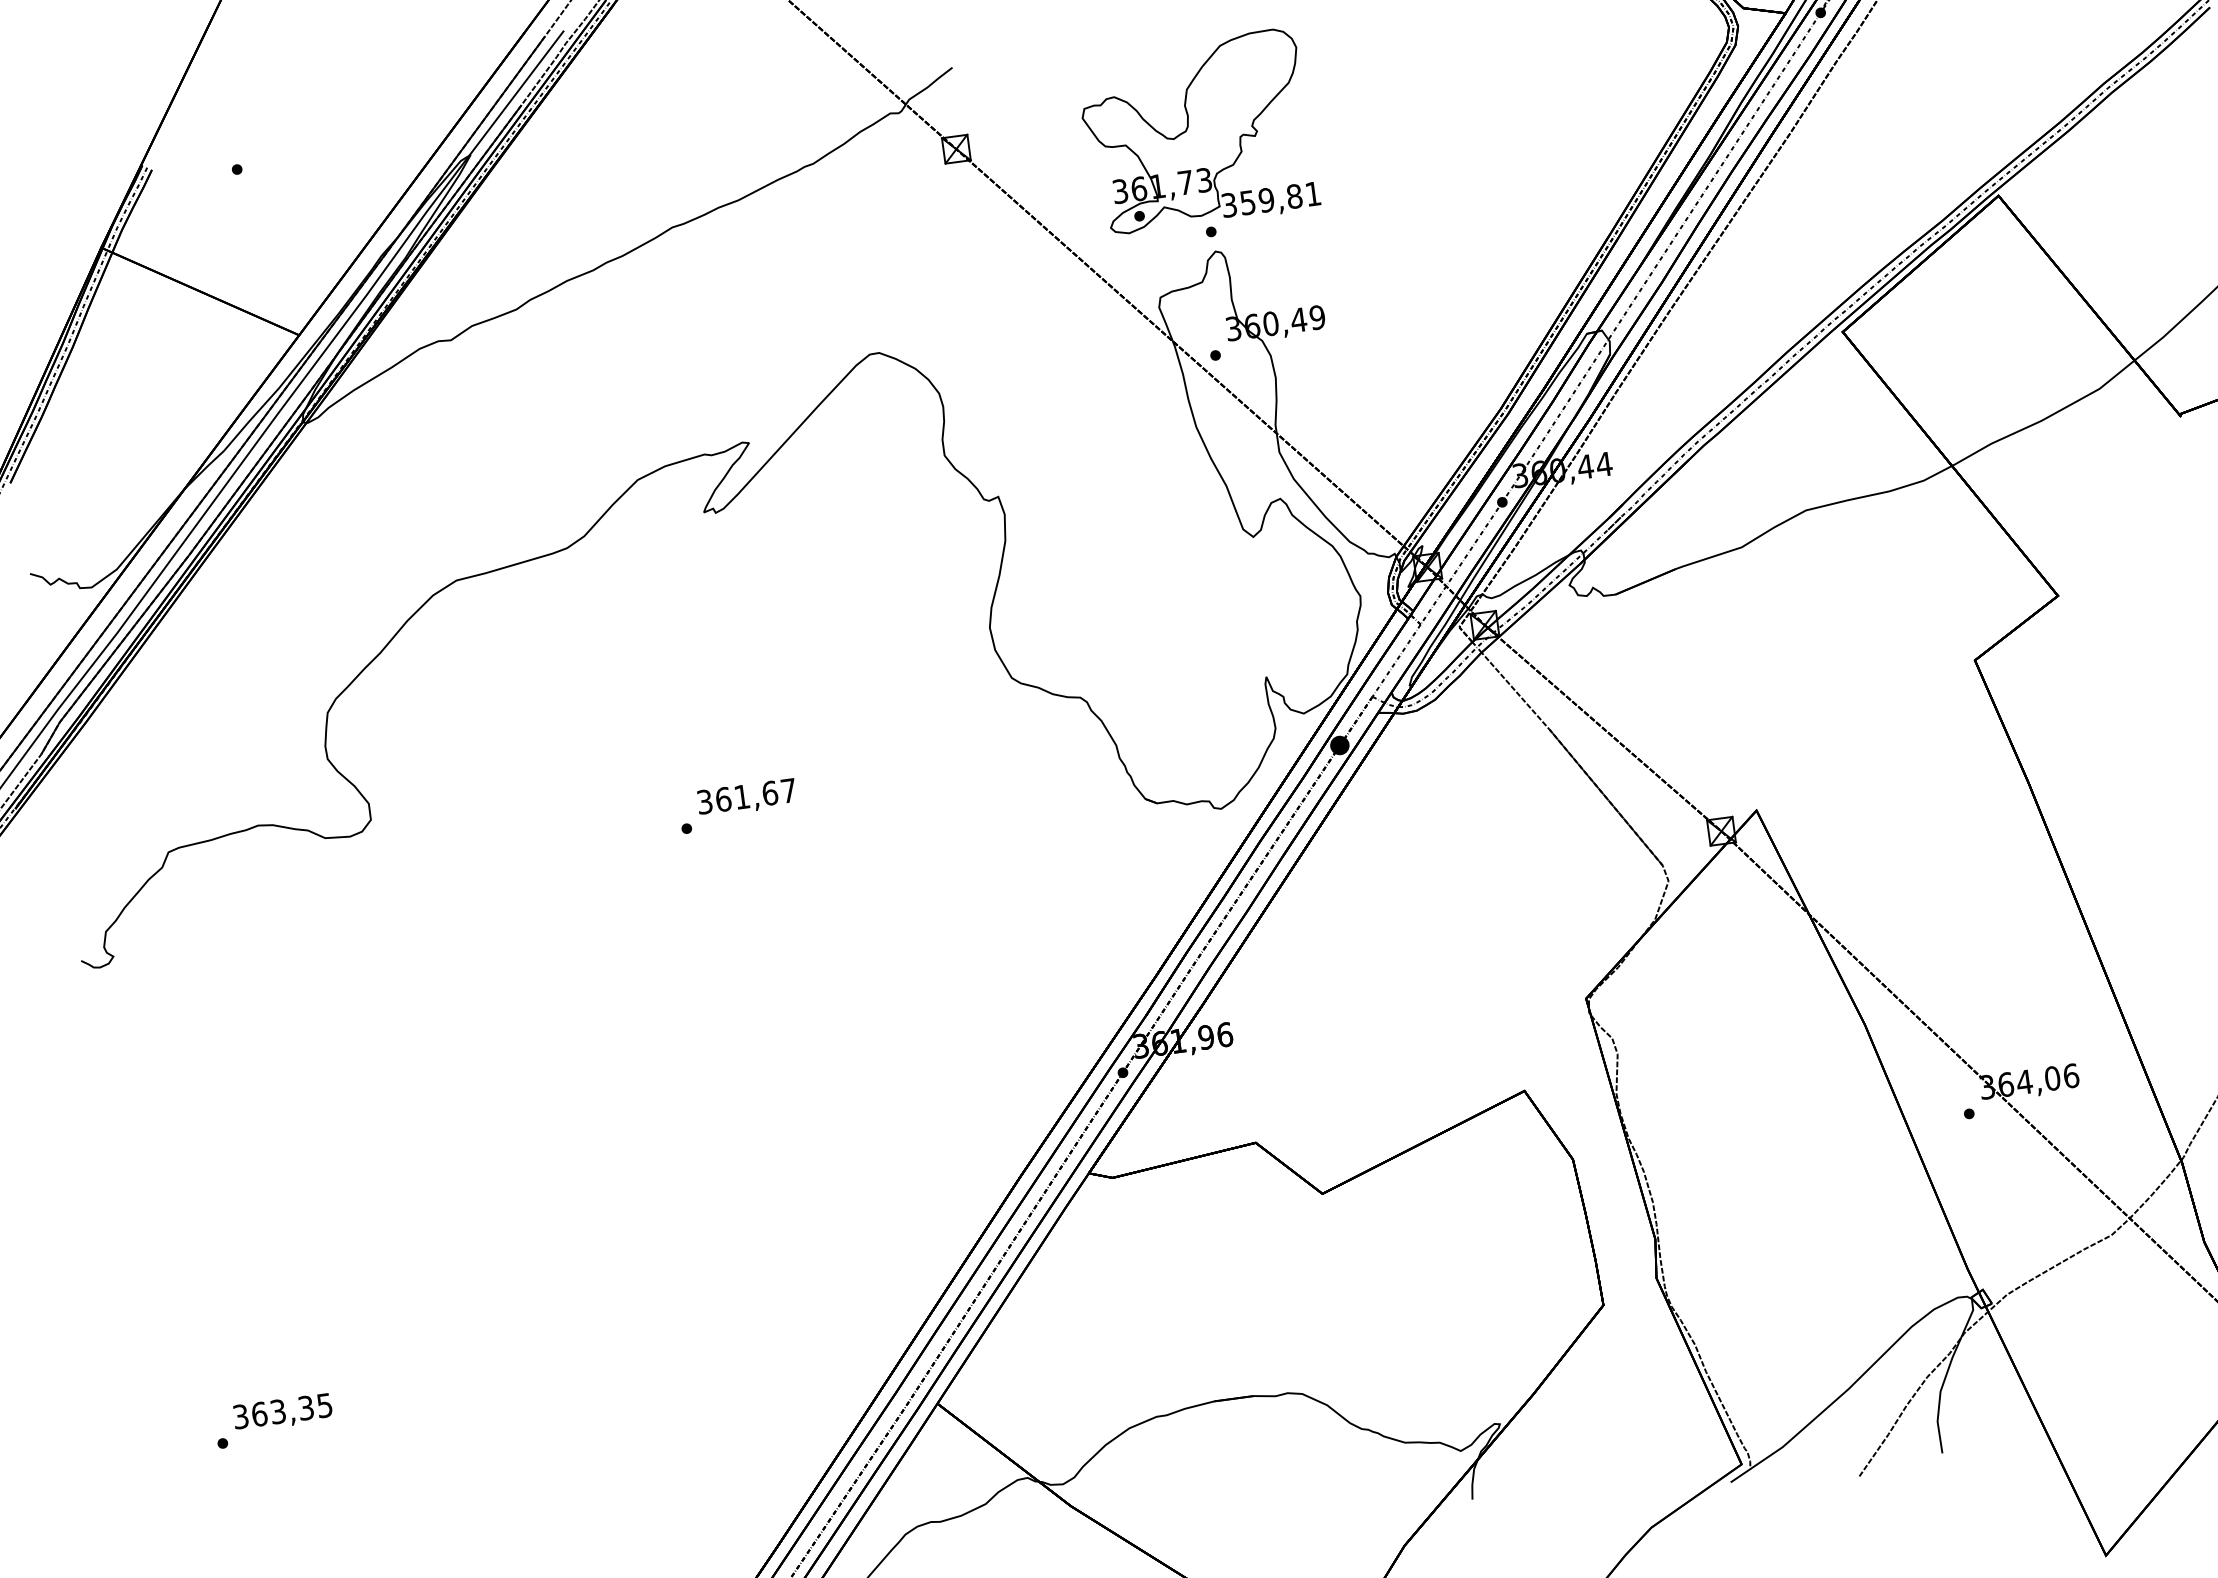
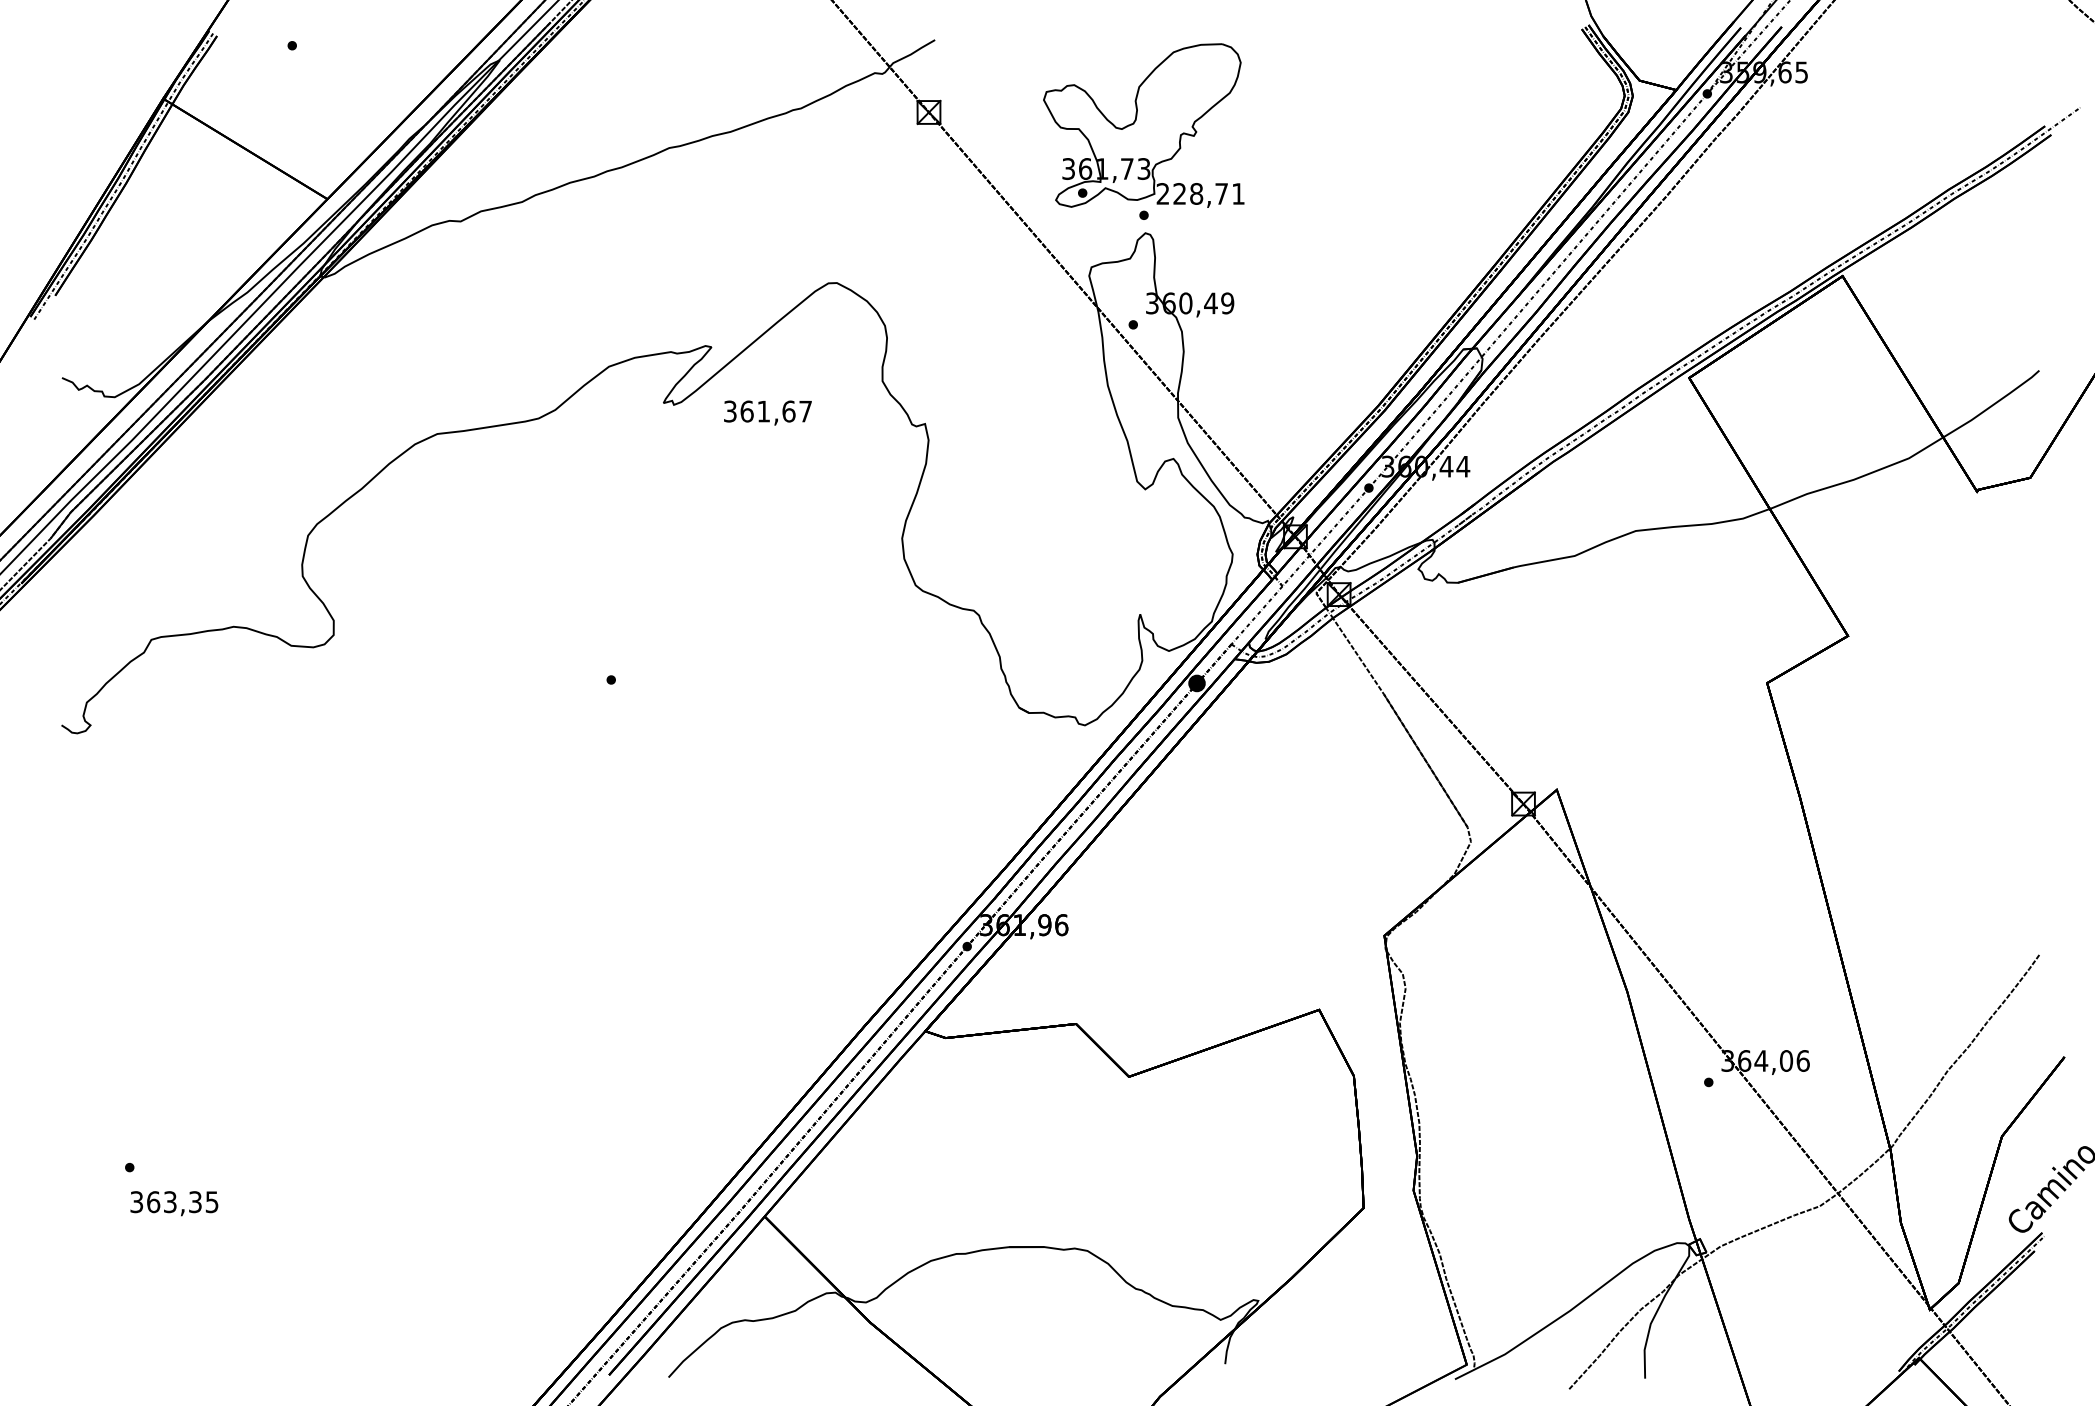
text: (1262, 200) -> (1192, 193), 359,81 -> 228,71
text: (746, 797) -> (767, 412), moved
text: (283, 1412) -> (174, 1203), moved

